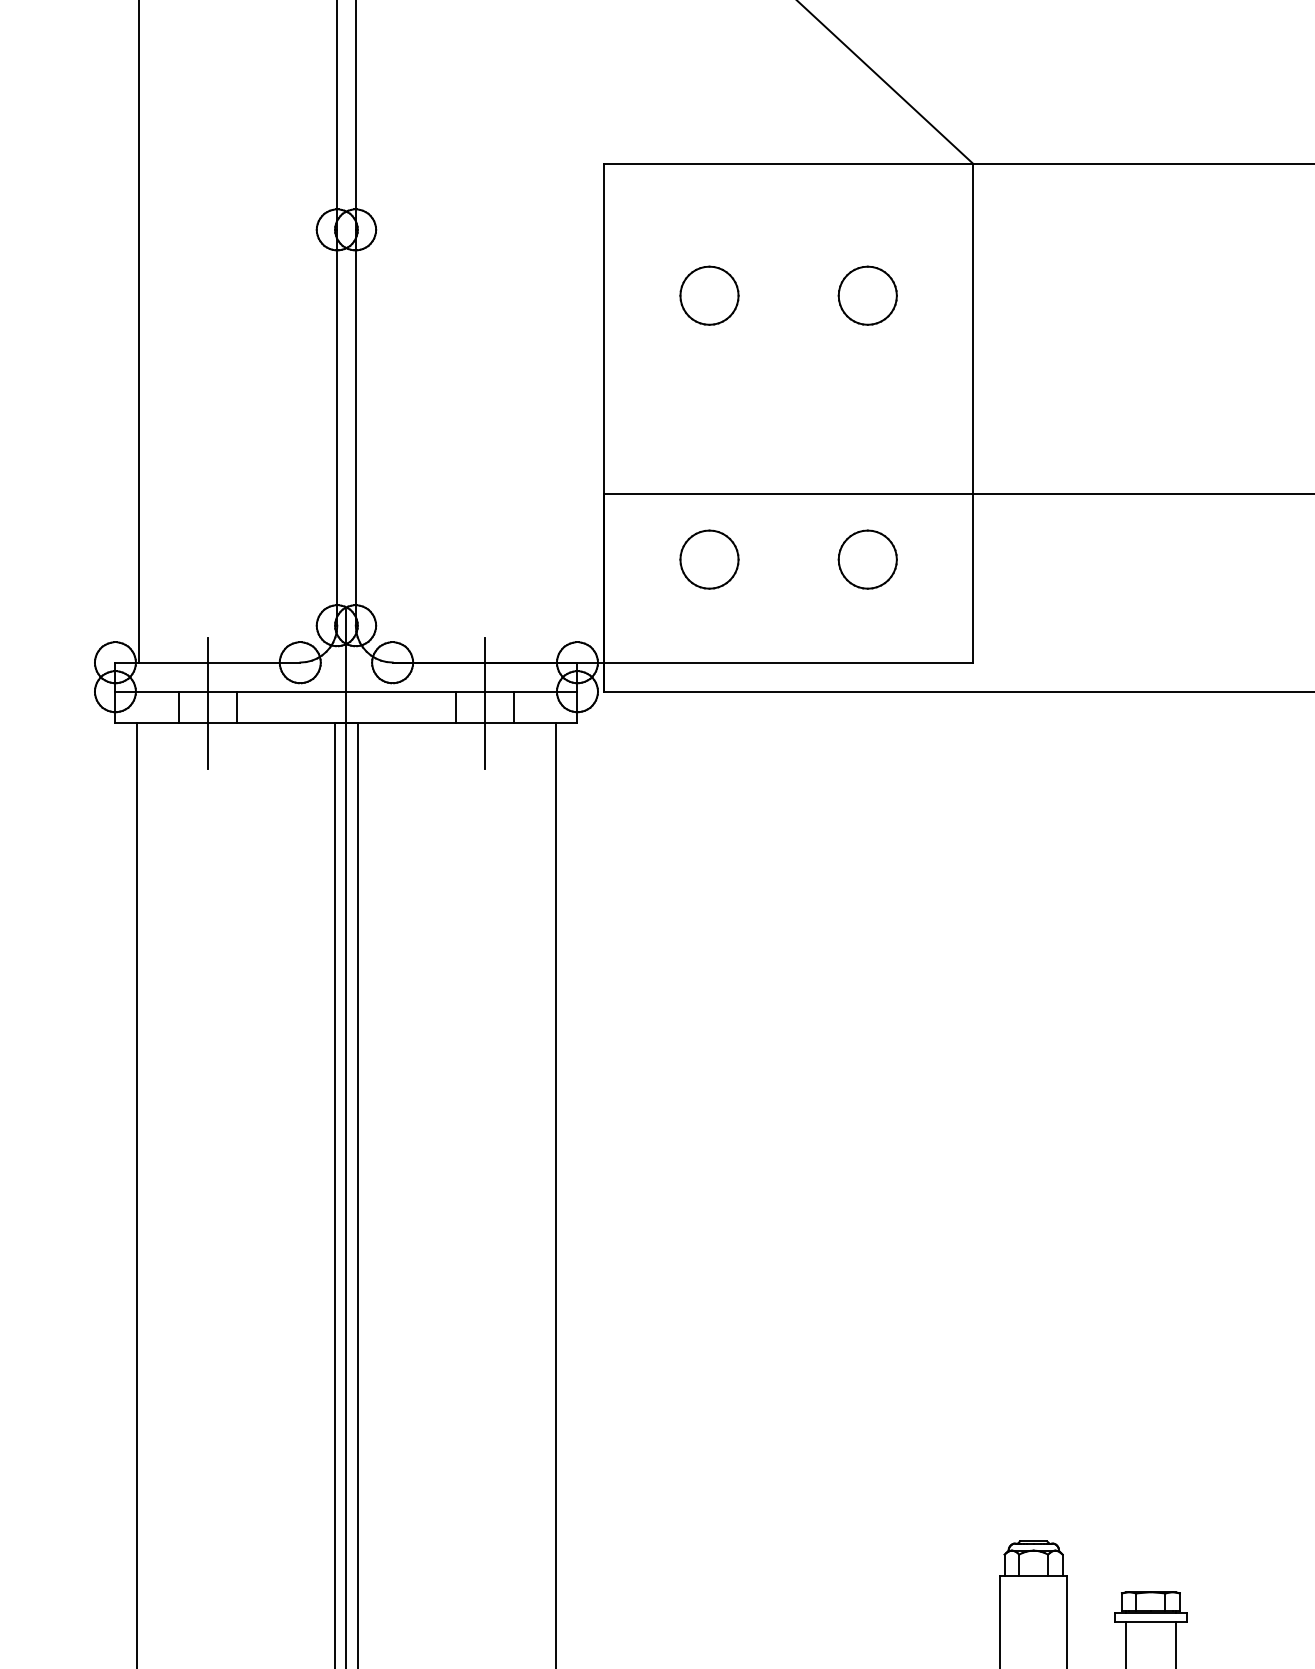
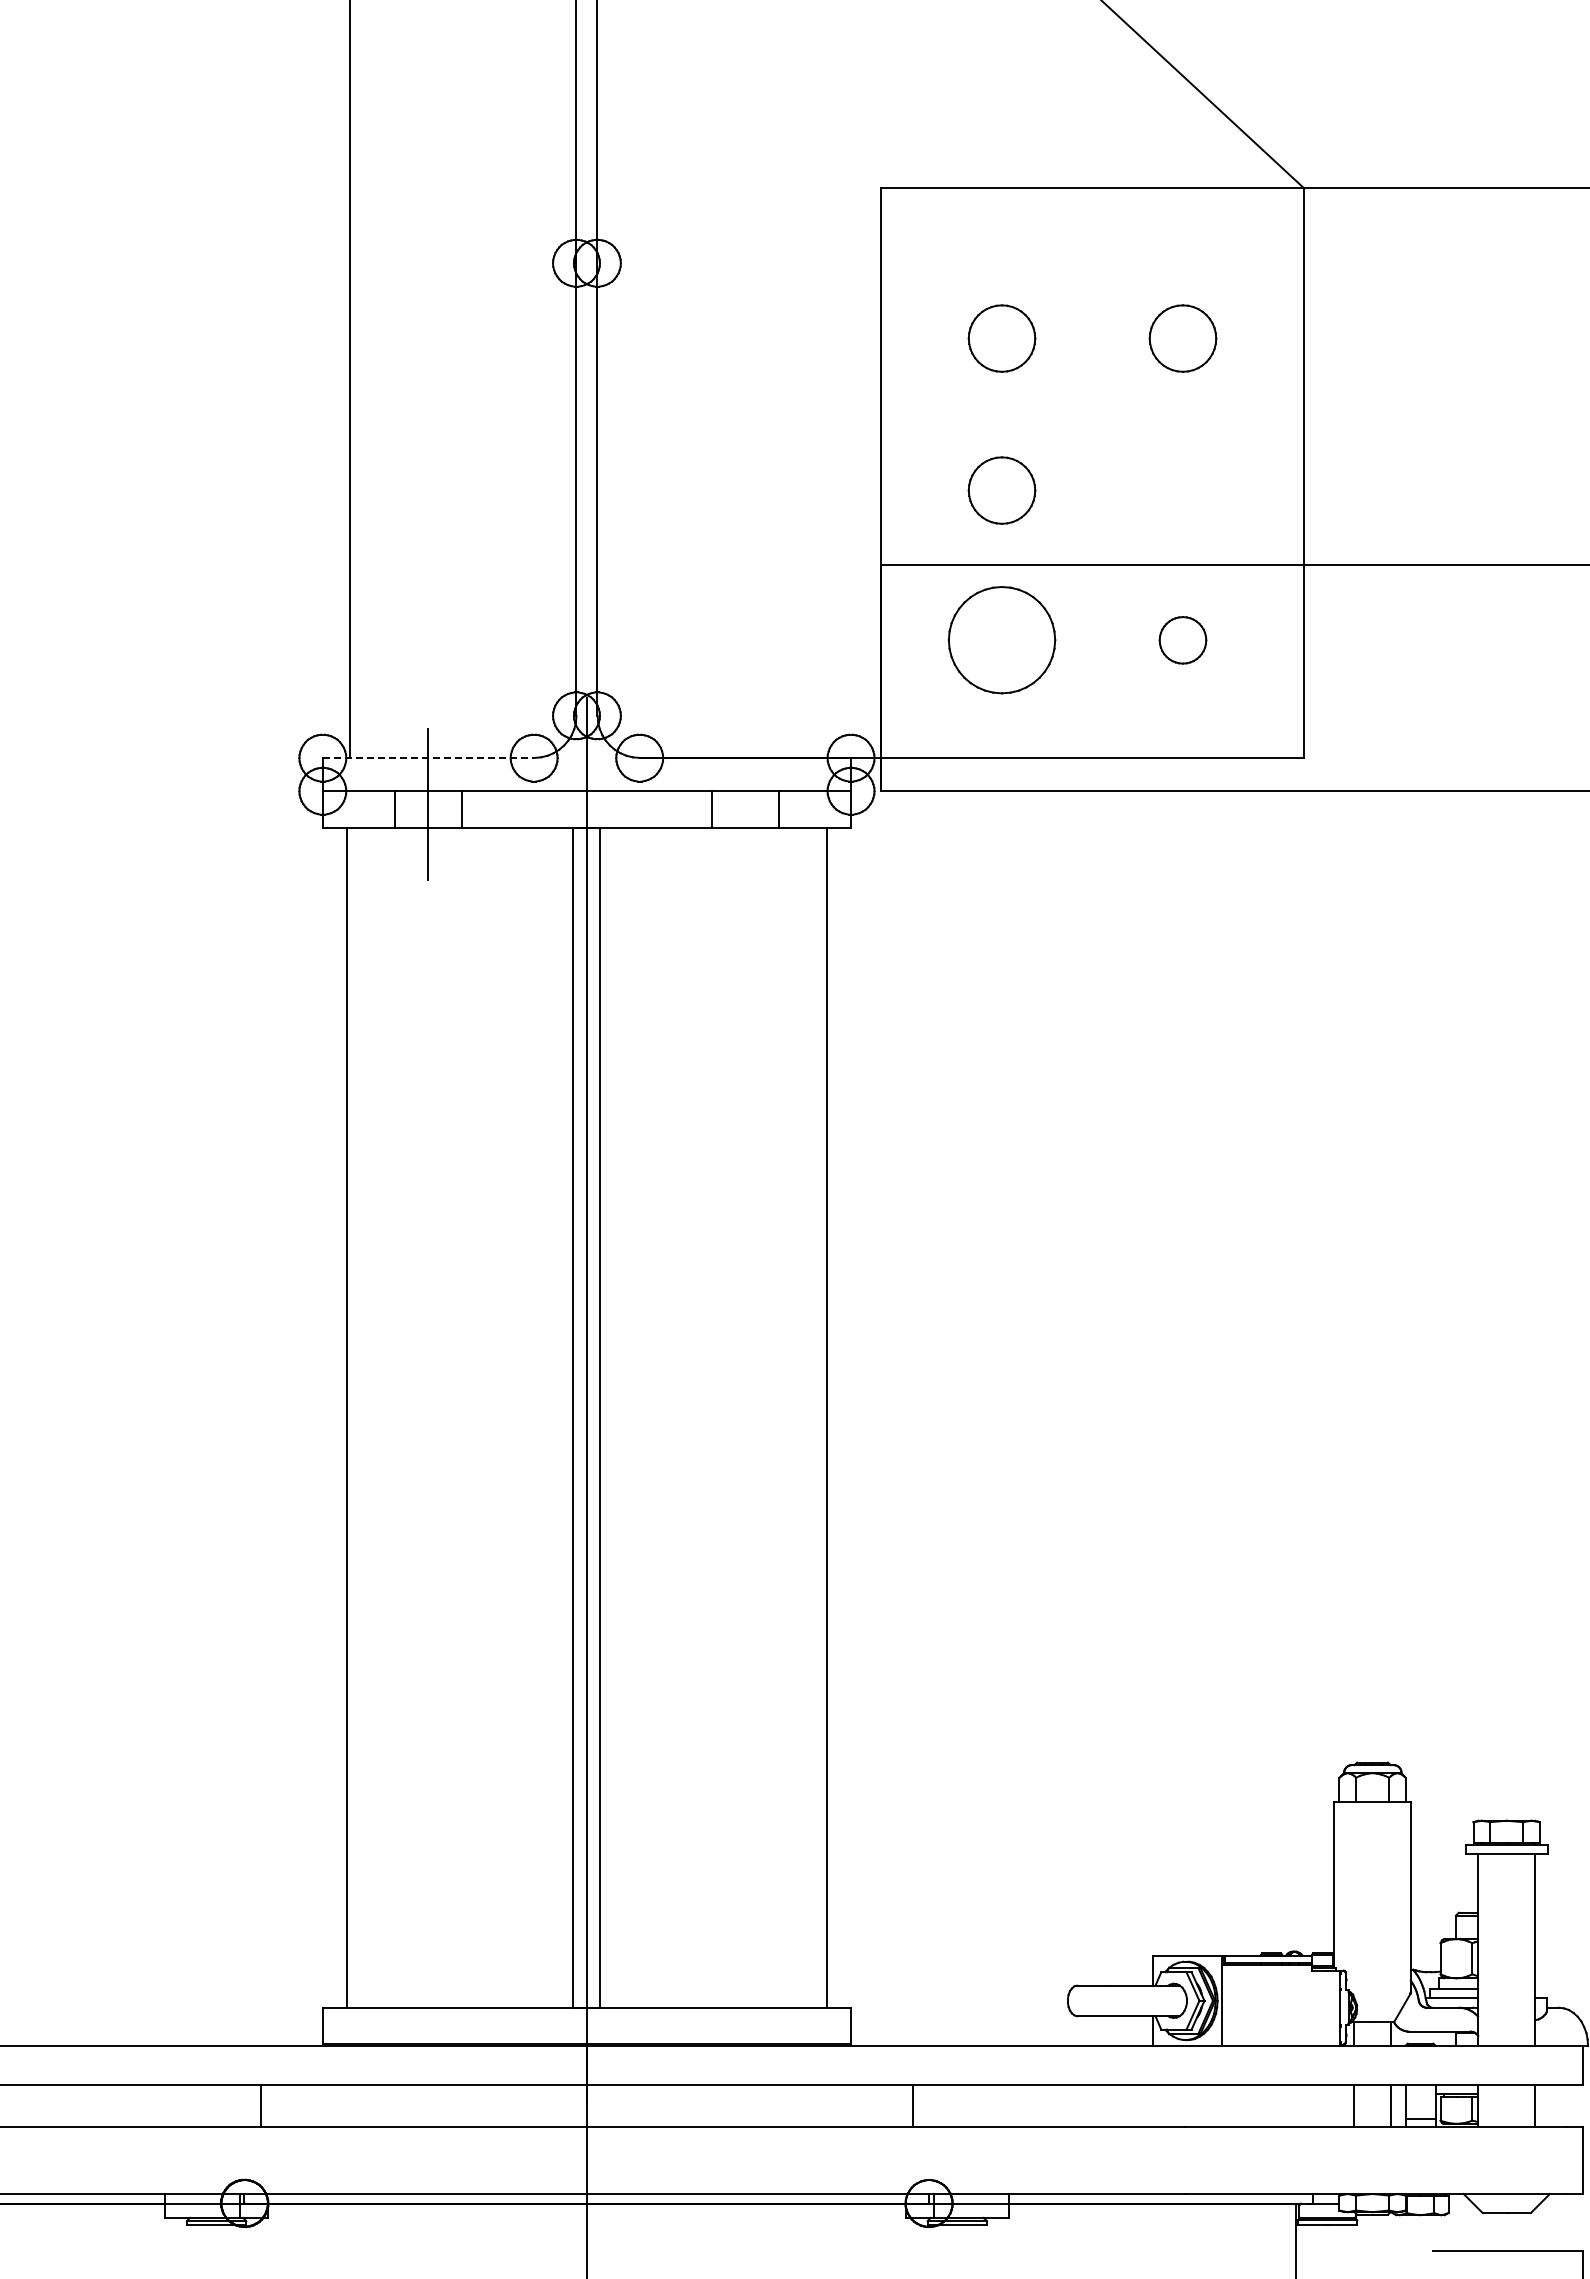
part: (709, 428) -> (1001, 490), added
part: (709, 559) -> (1001, 640), size x1.6
part: (867, 559) -> (1182, 640), size x0.7
line: (207, 663) -> (428, 758), solid -> dashed
line: (485, 703) -> (745, 804), removed

